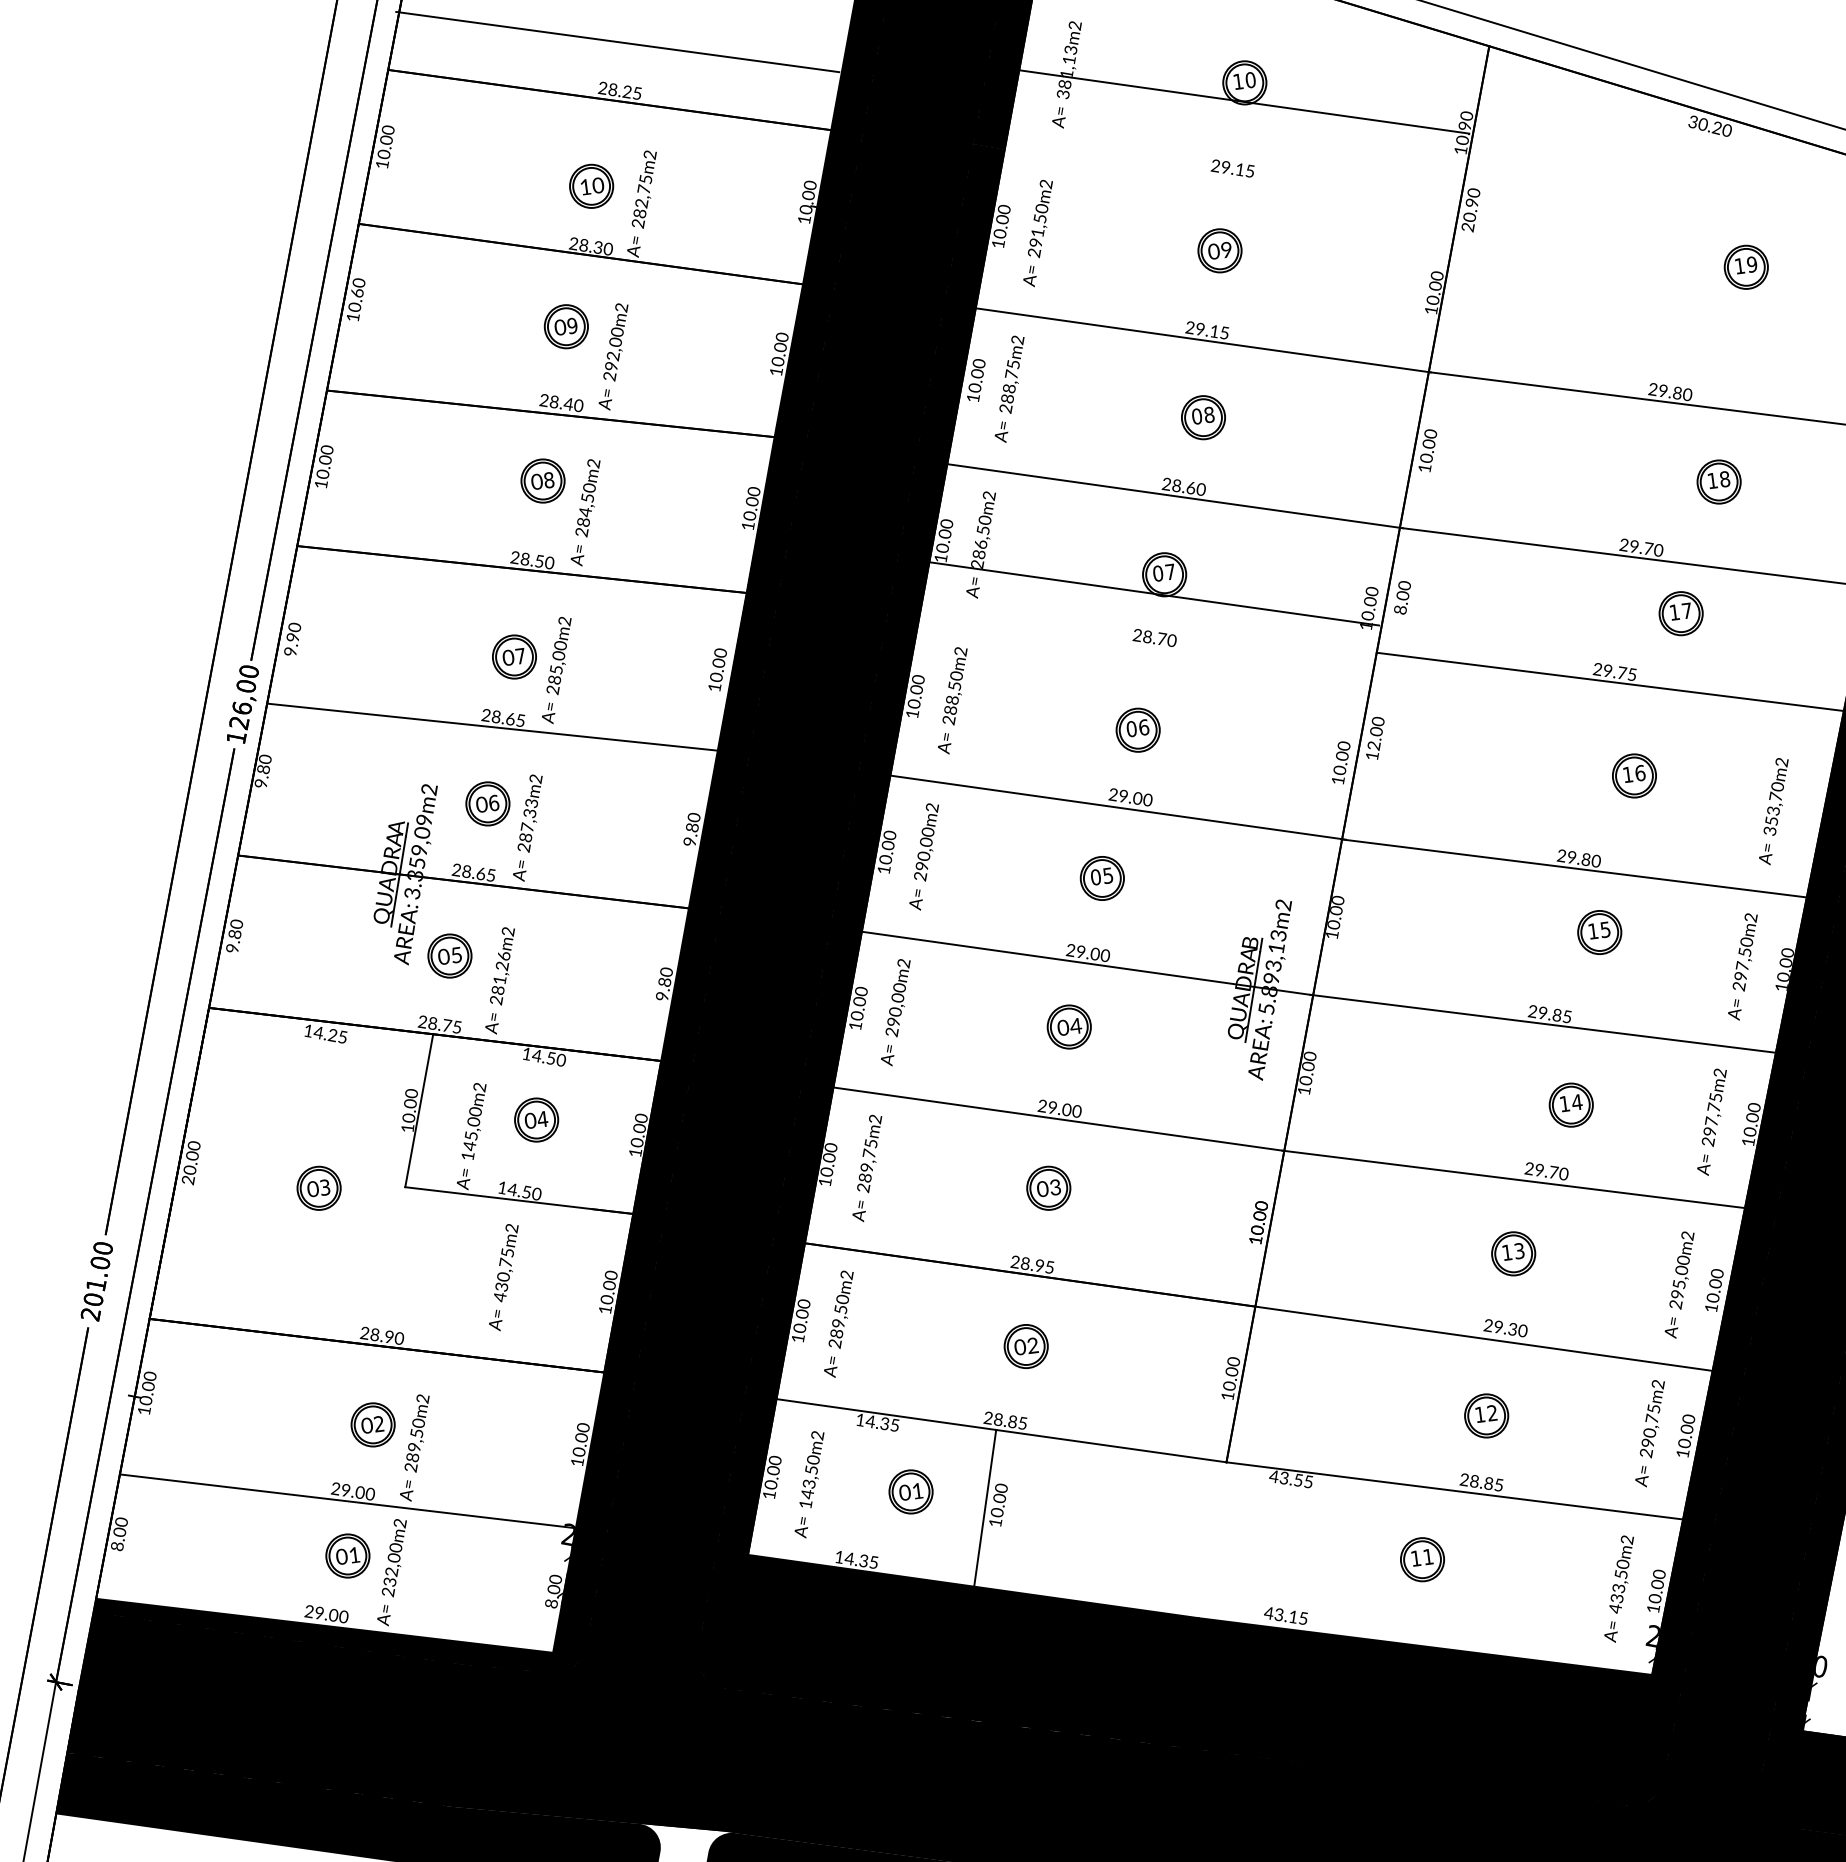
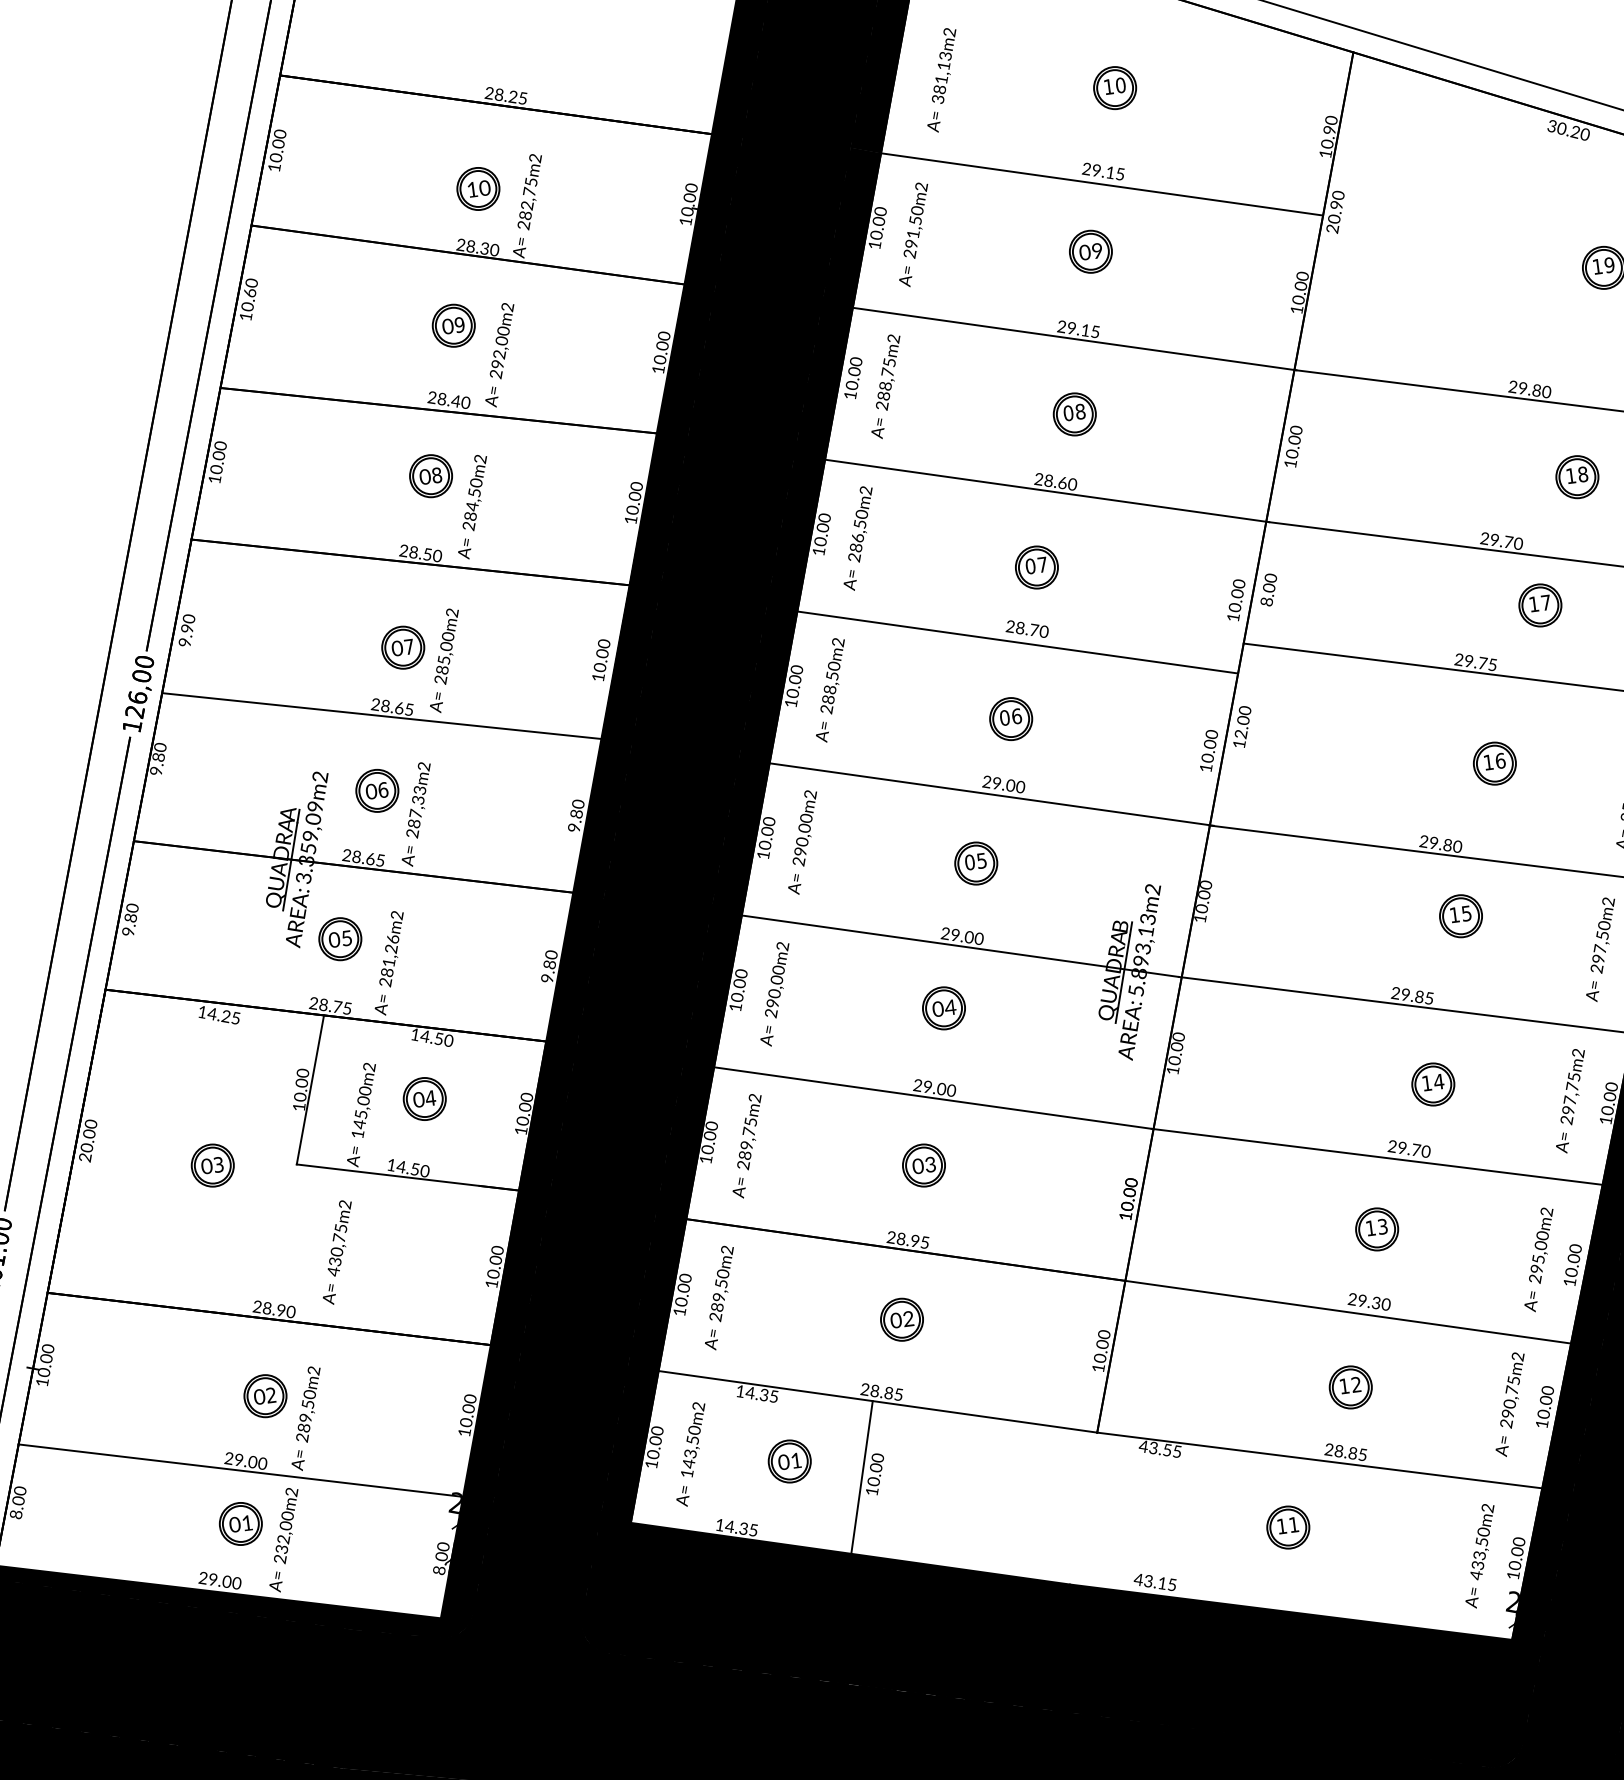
line: (617, 41) -> (495, 104), moved
line: (1242, 101) -> (1102, 184), moved
line: (1152, 593) -> (1017, 642), moved
text: (503, 1277) -> (336, 1252), moved

